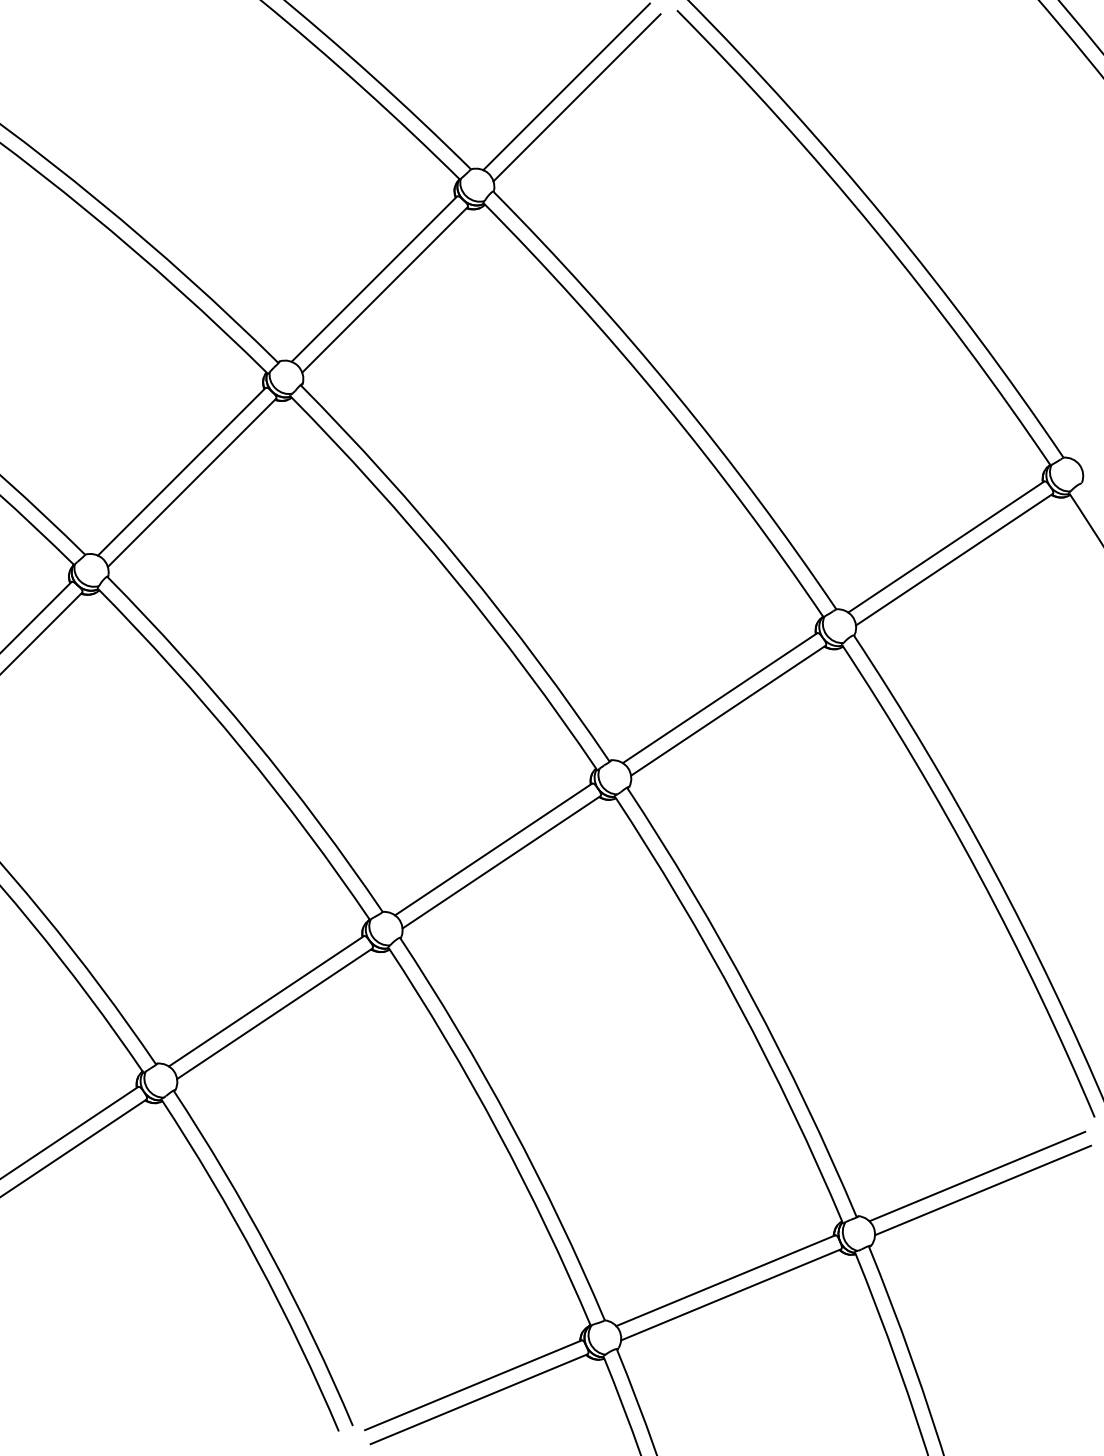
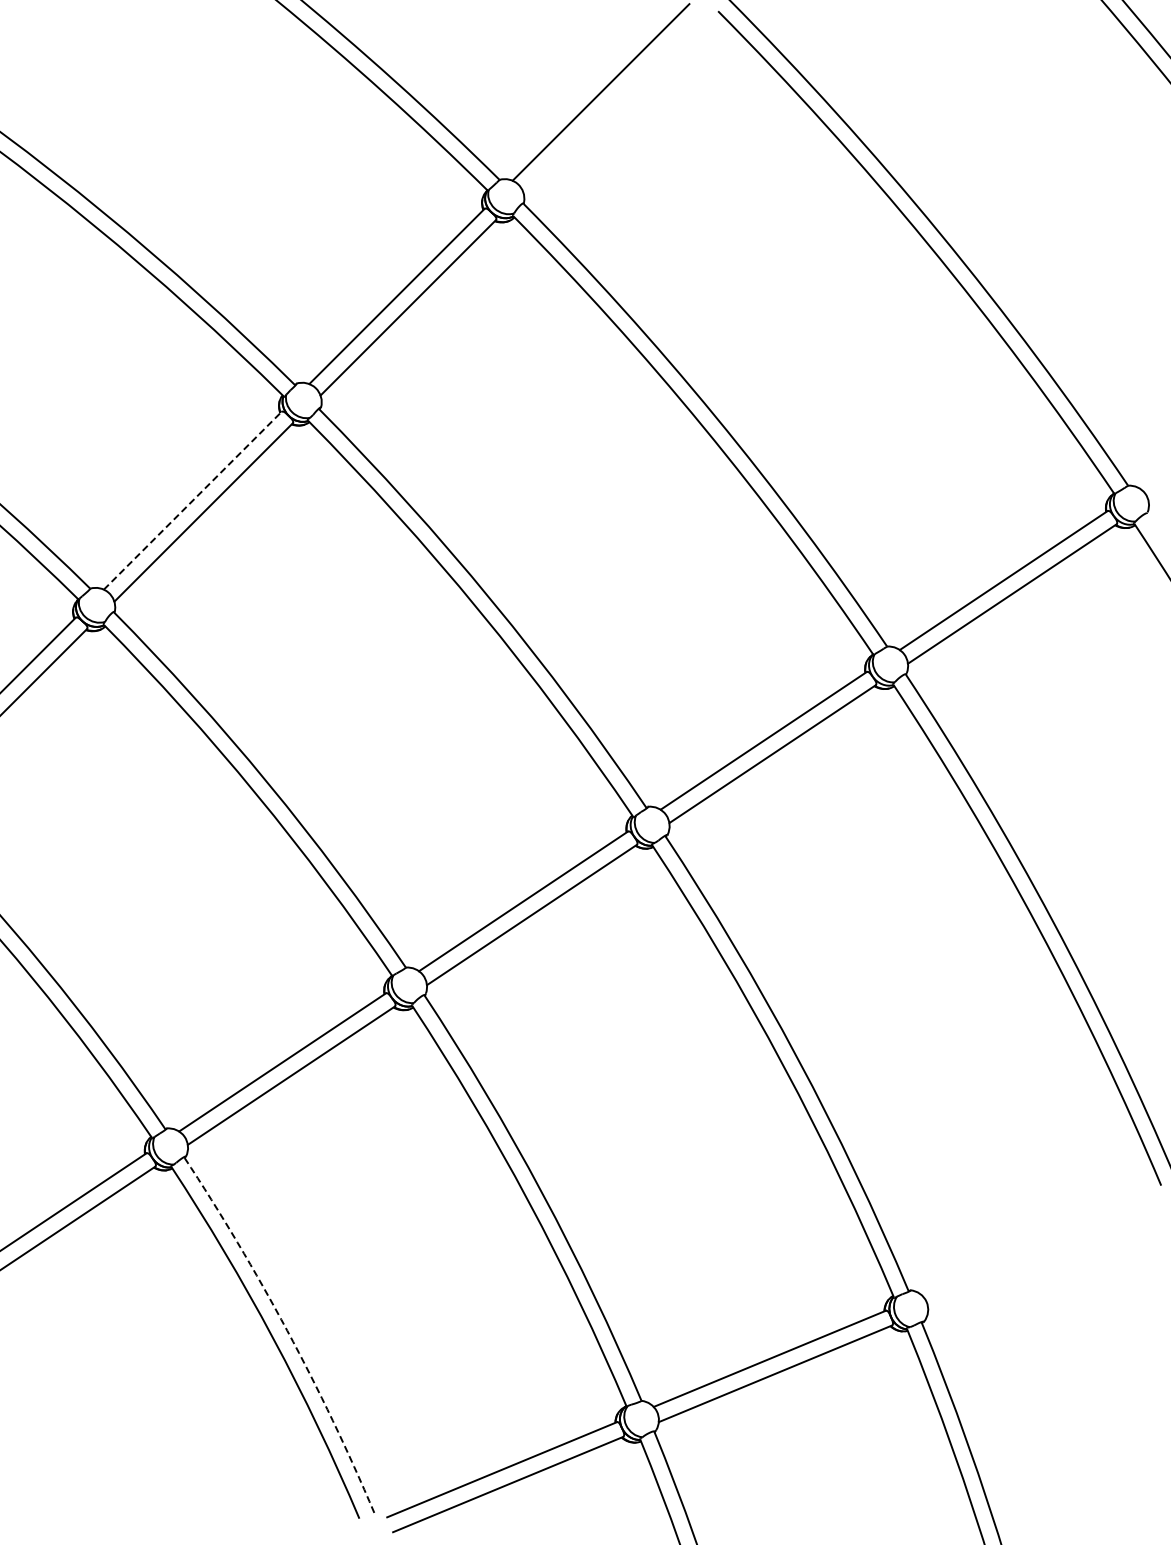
line: (576, 97) -> (611, 103), removed
line: (181, 471) -> (192, 500), solid -> dashed
line: (977, 1175) -> (1036, 1247), removed
line: (982, 1189) -> (1042, 1262), removed
arc: (271, 1254) -> (287, 1330), solid -> dashed

